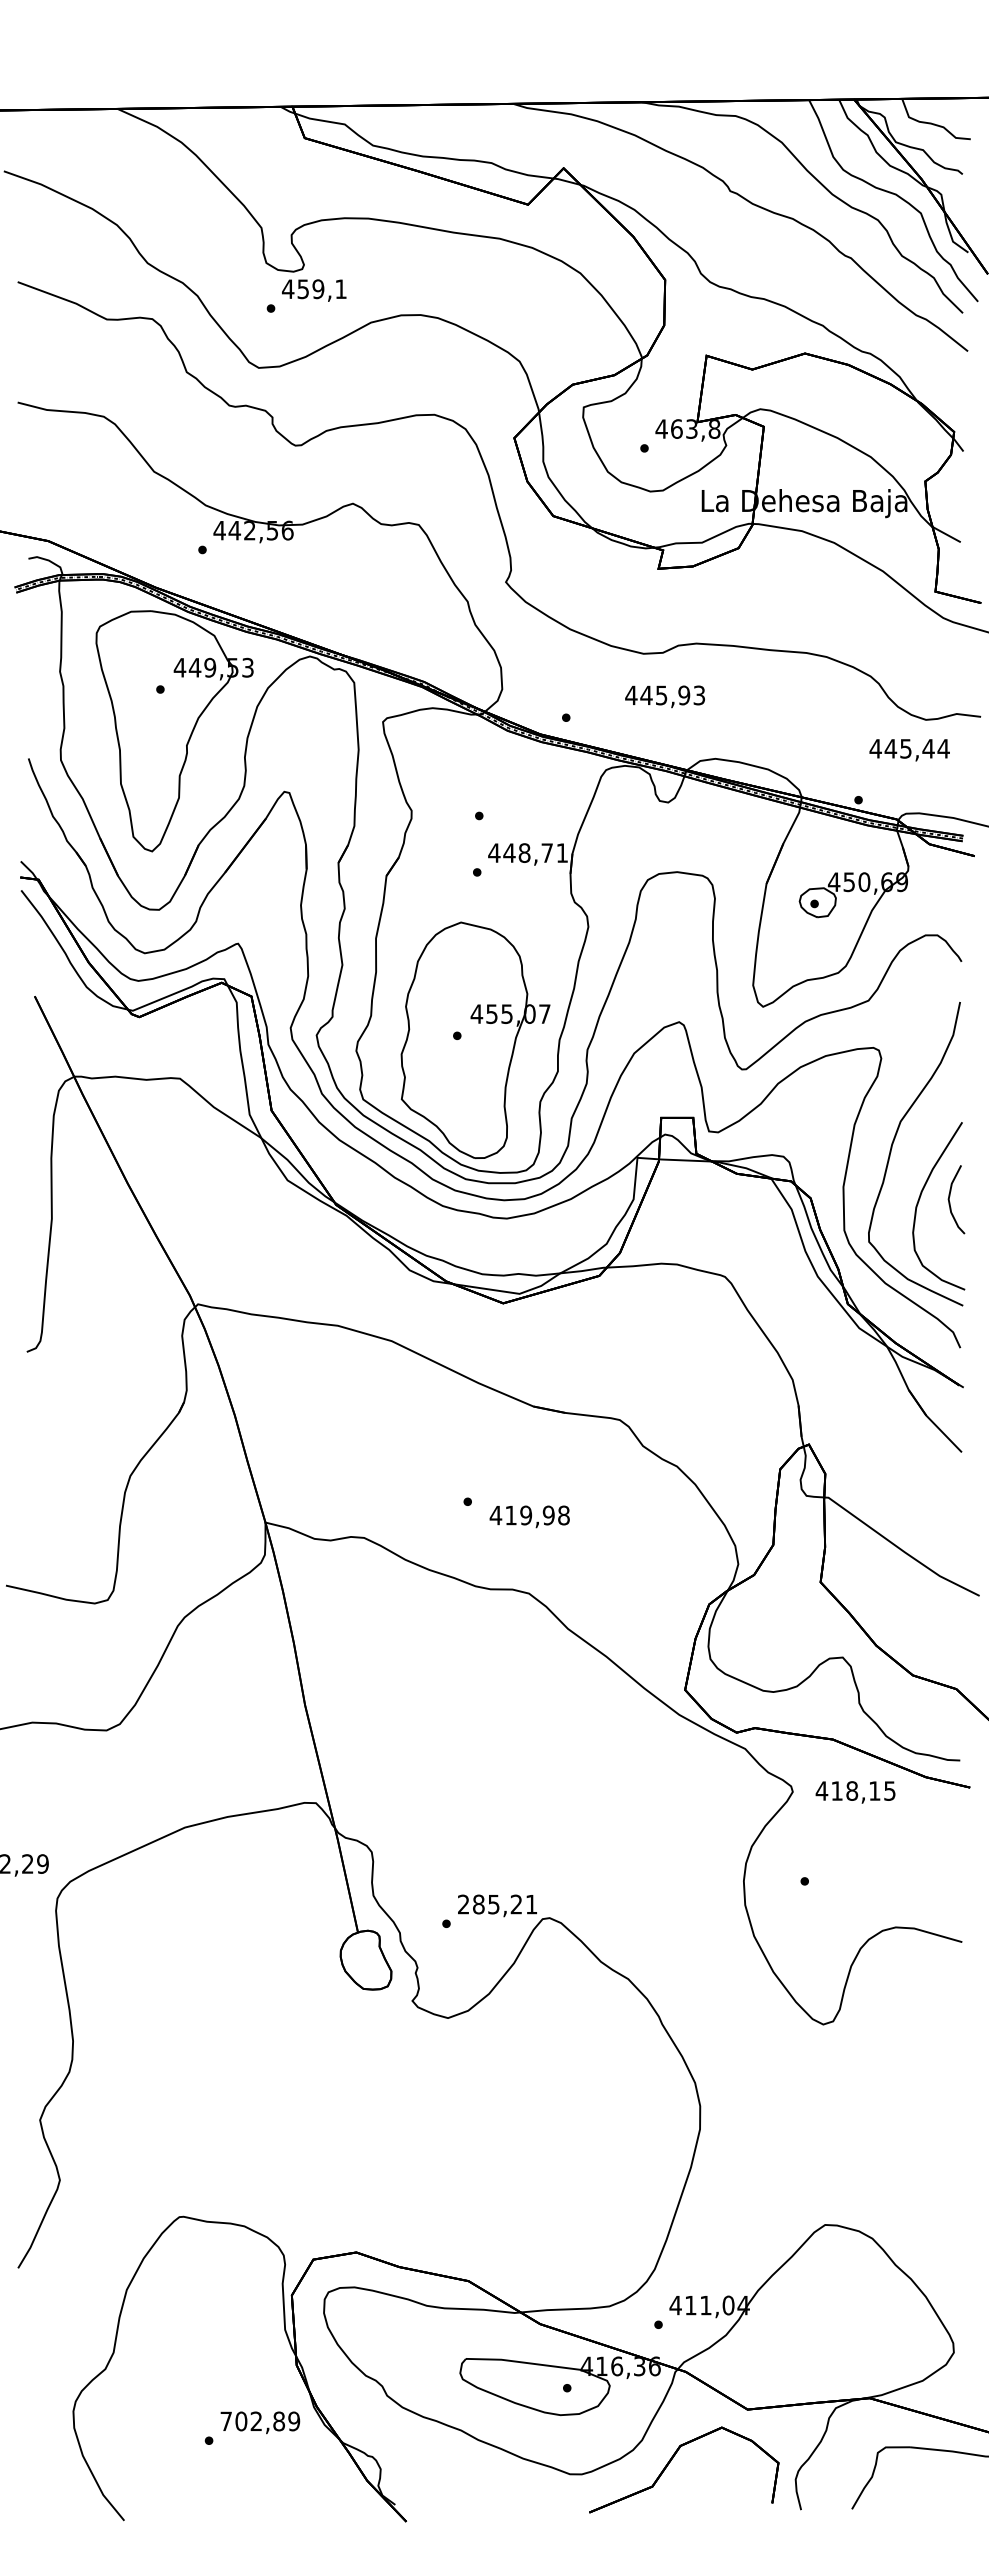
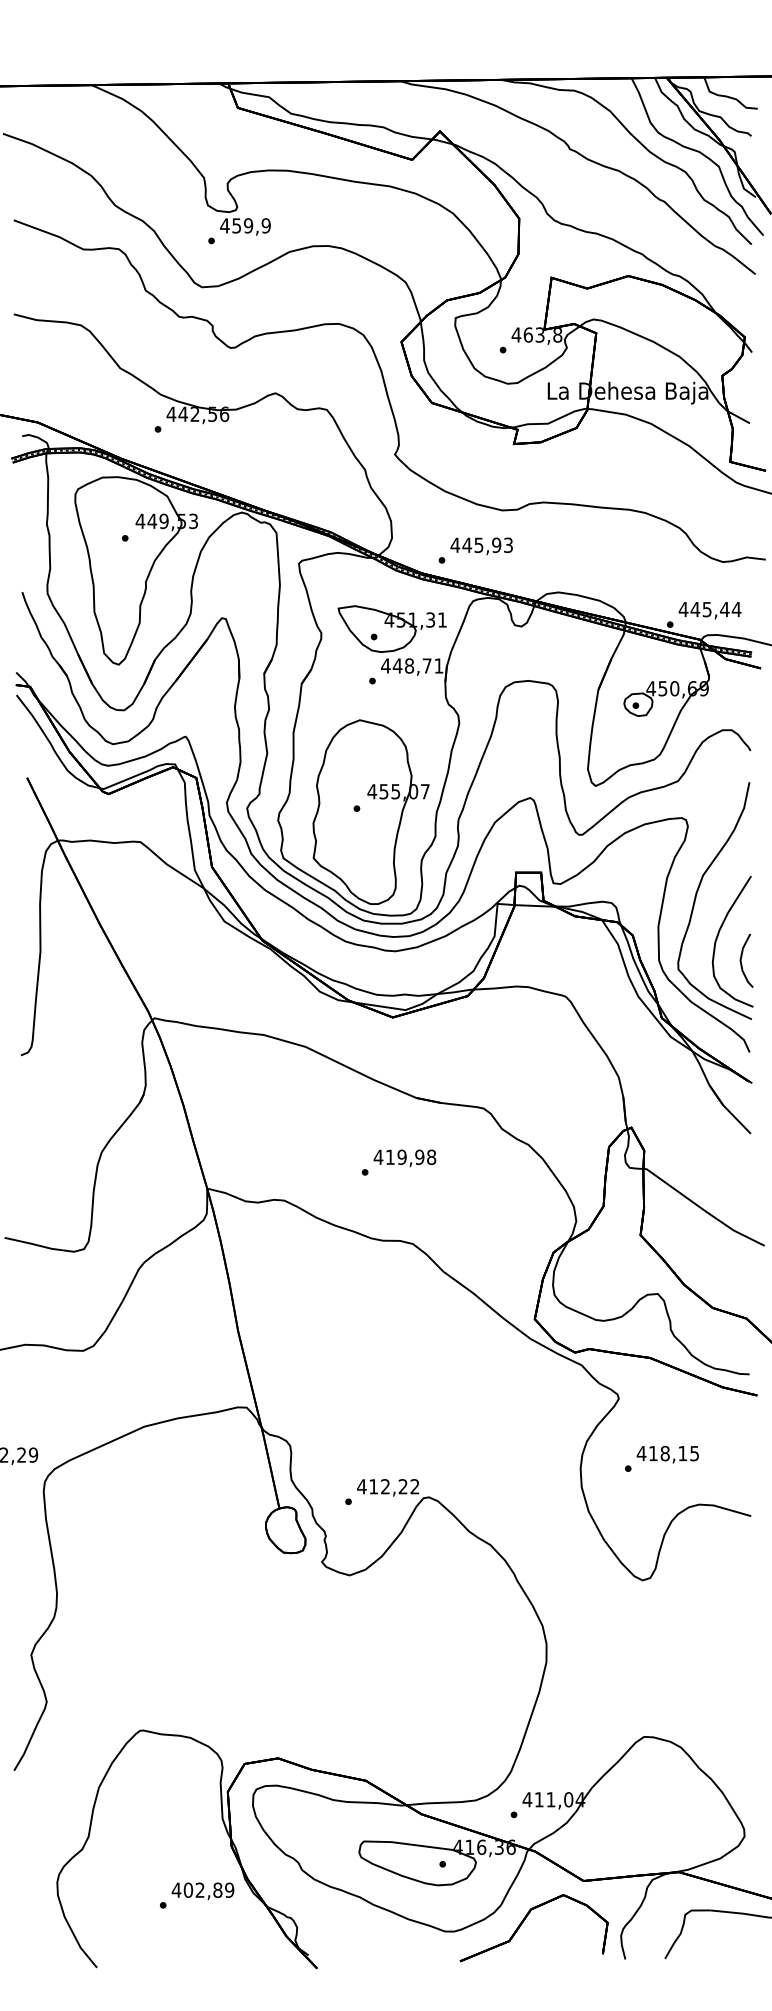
text: (340, 289) -> (265, 226), 459,1 -> 459,9
text: (664, 696) -> (481, 546), moved
text: (909, 750) -> (709, 610), moved
part: (502, 805) -> (392, 628), added
curve: (950, 1196) -> (741, 958), moved
text: (529, 1516) -> (404, 1158), moved
text: (855, 1792) -> (667, 1454), moved
text: (496, 1904) -> (387, 1486), 285,21 -> 412,22
text: (226, 2420) -> (176, 1889), 702,89 -> 402,89

